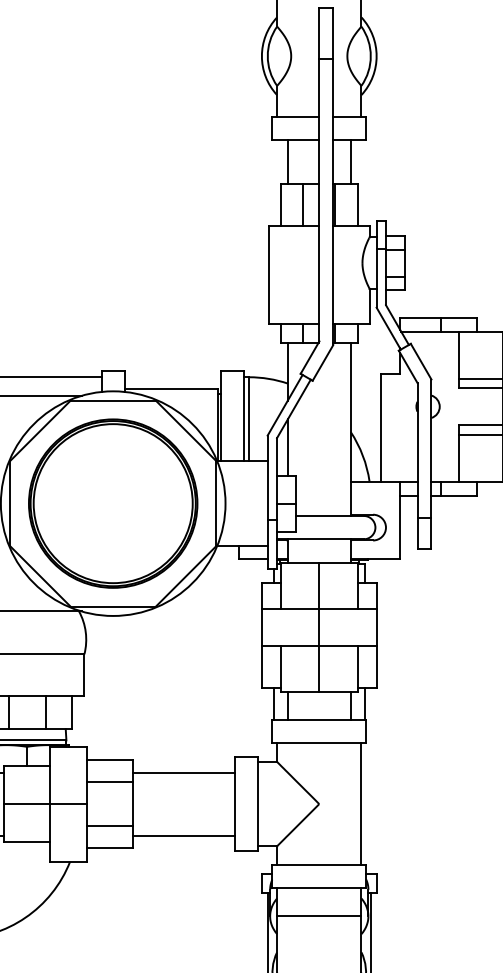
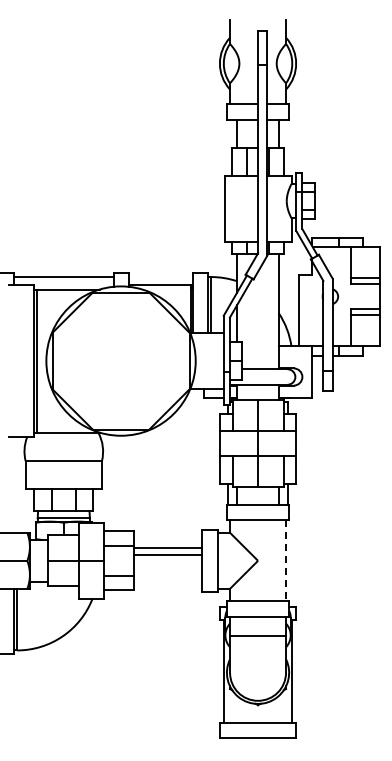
part: (112, 502) -> (120, 360), removed
line: (184, 772) -> (168, 554), moved
line: (362, 805) -> (286, 561), solid -> dashed
line: (184, 835) -> (168, 547), moved

